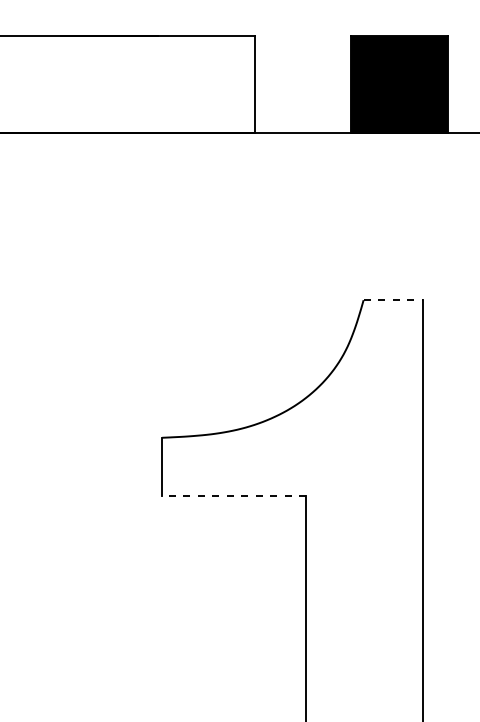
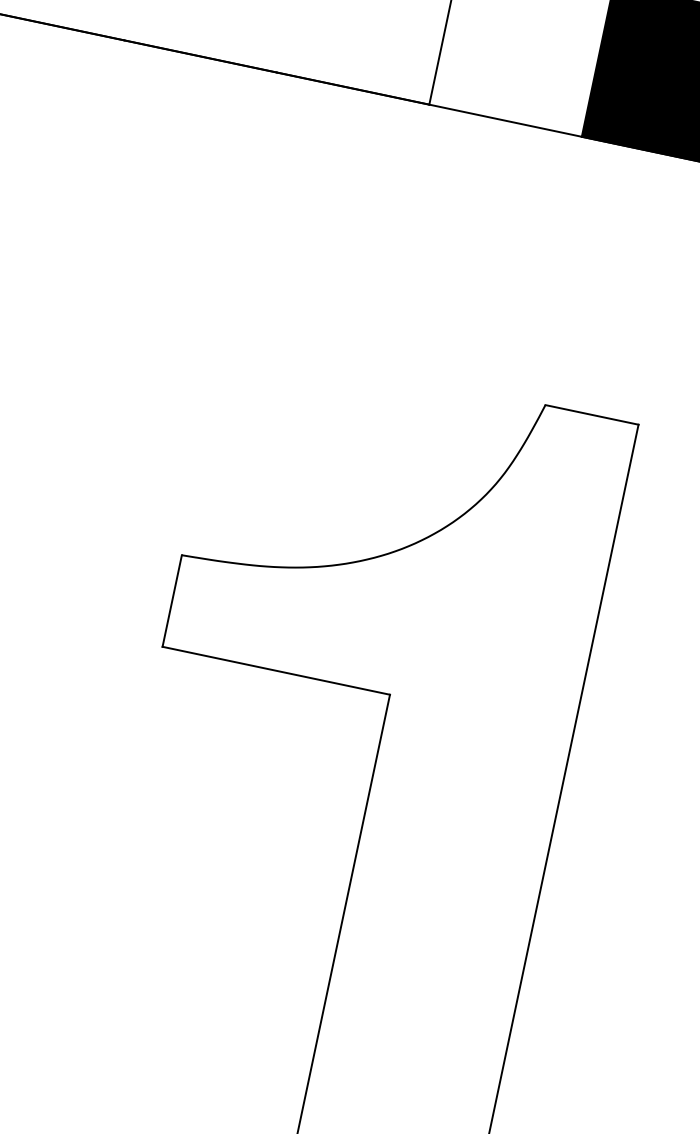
line: (393, 300) -> (592, 415), dashed -> solid
line: (233, 495) -> (275, 670), dashed -> solid

